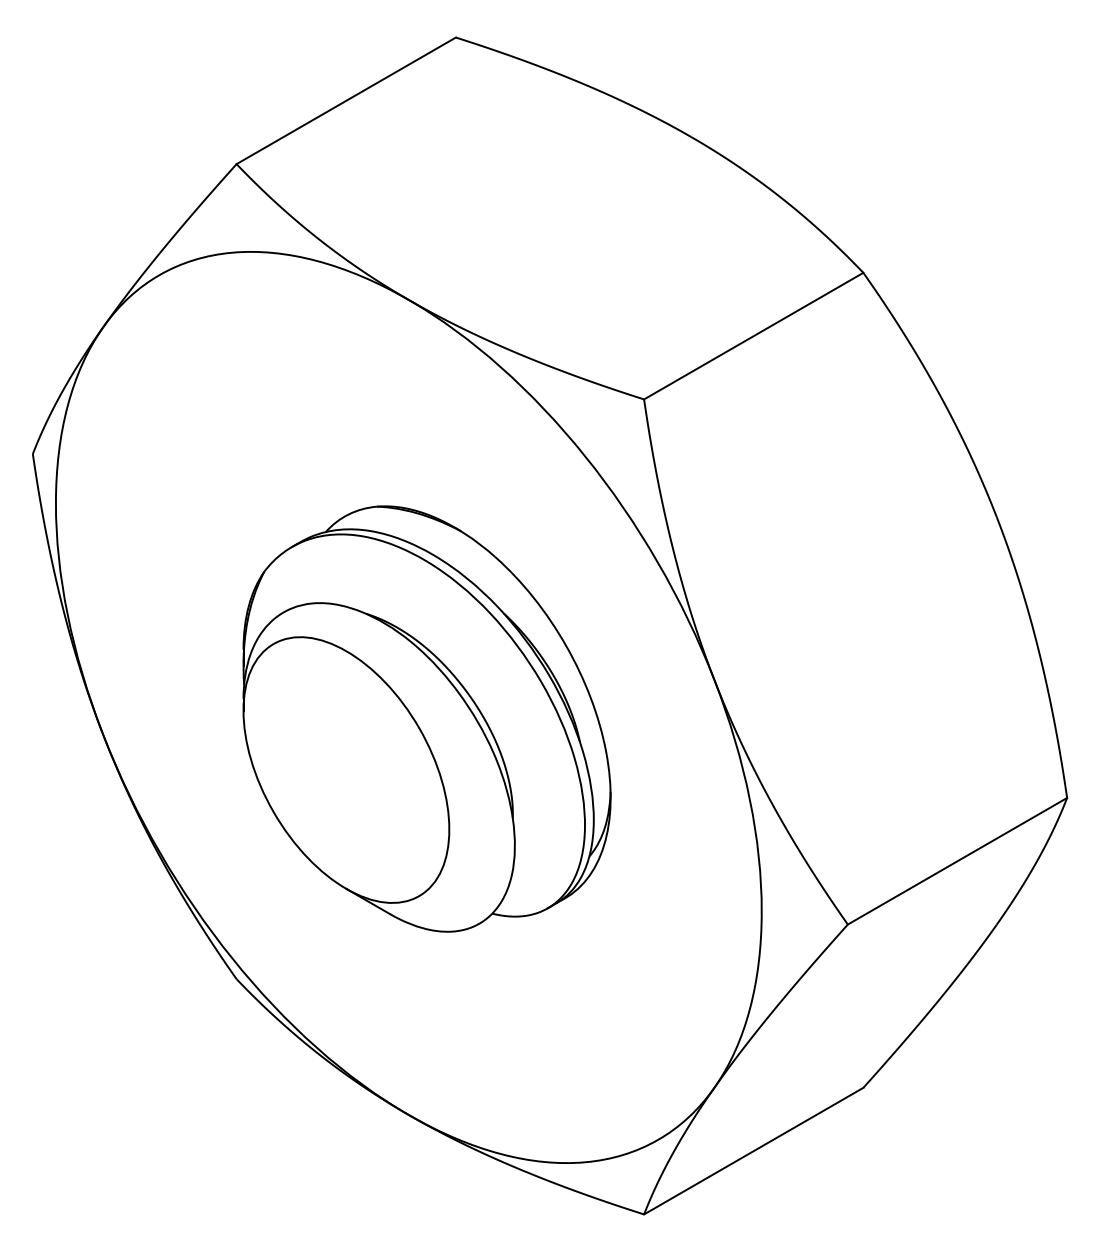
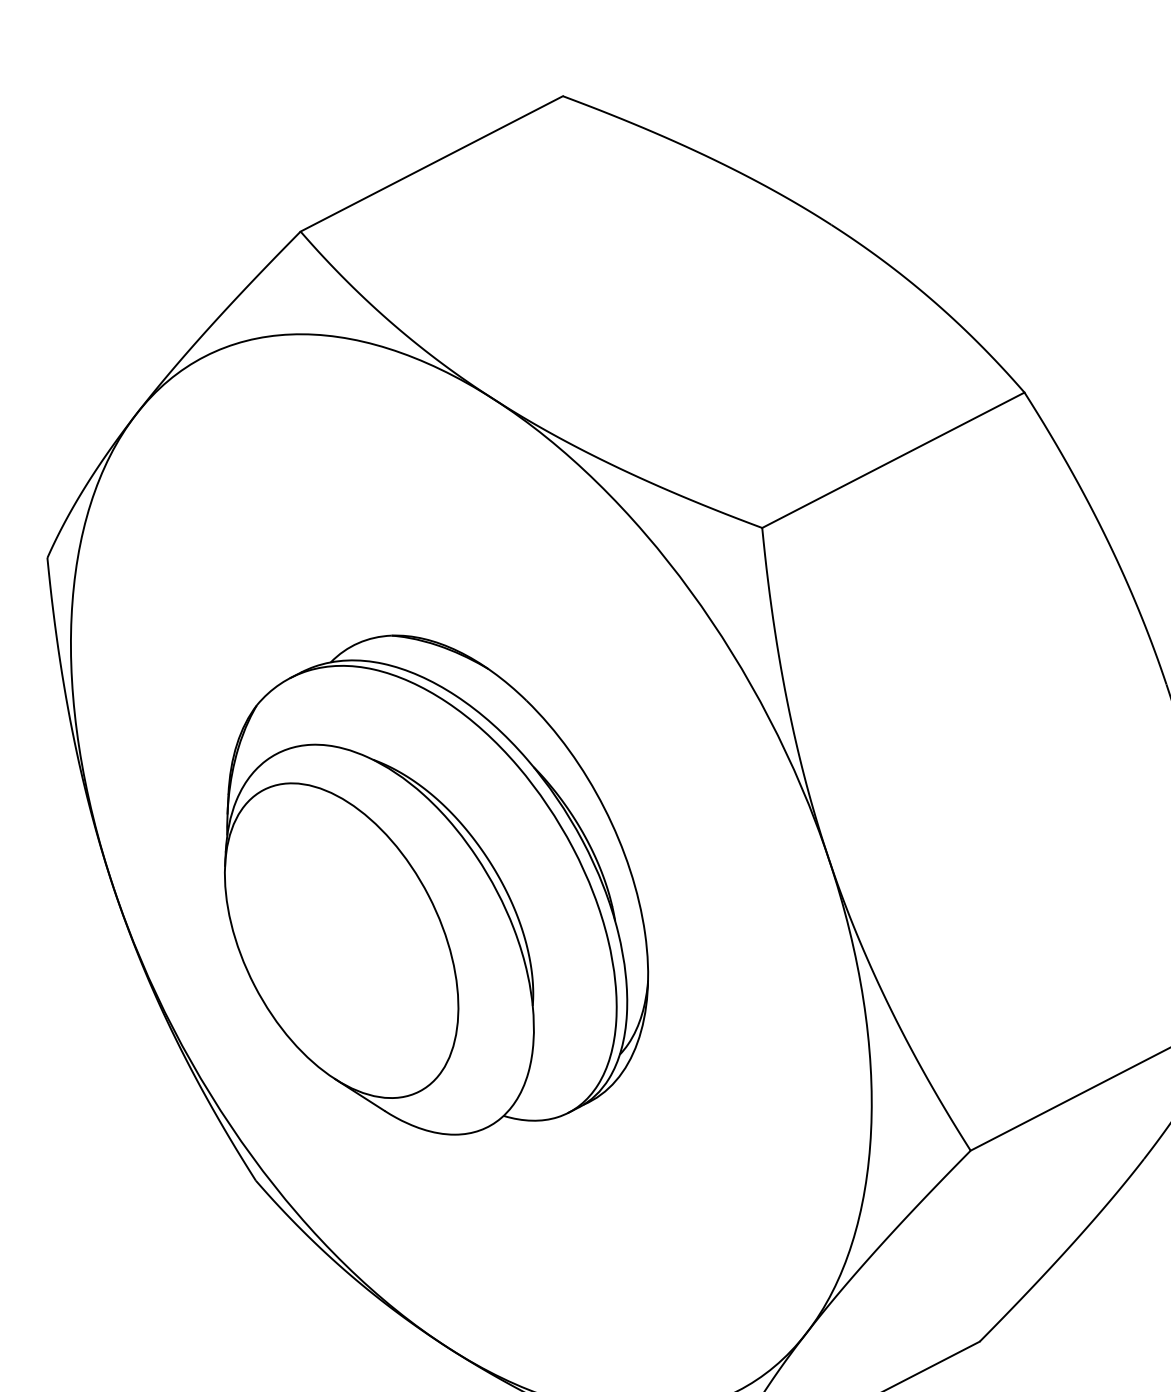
part: (426, 718) -> (437, 885), moved

